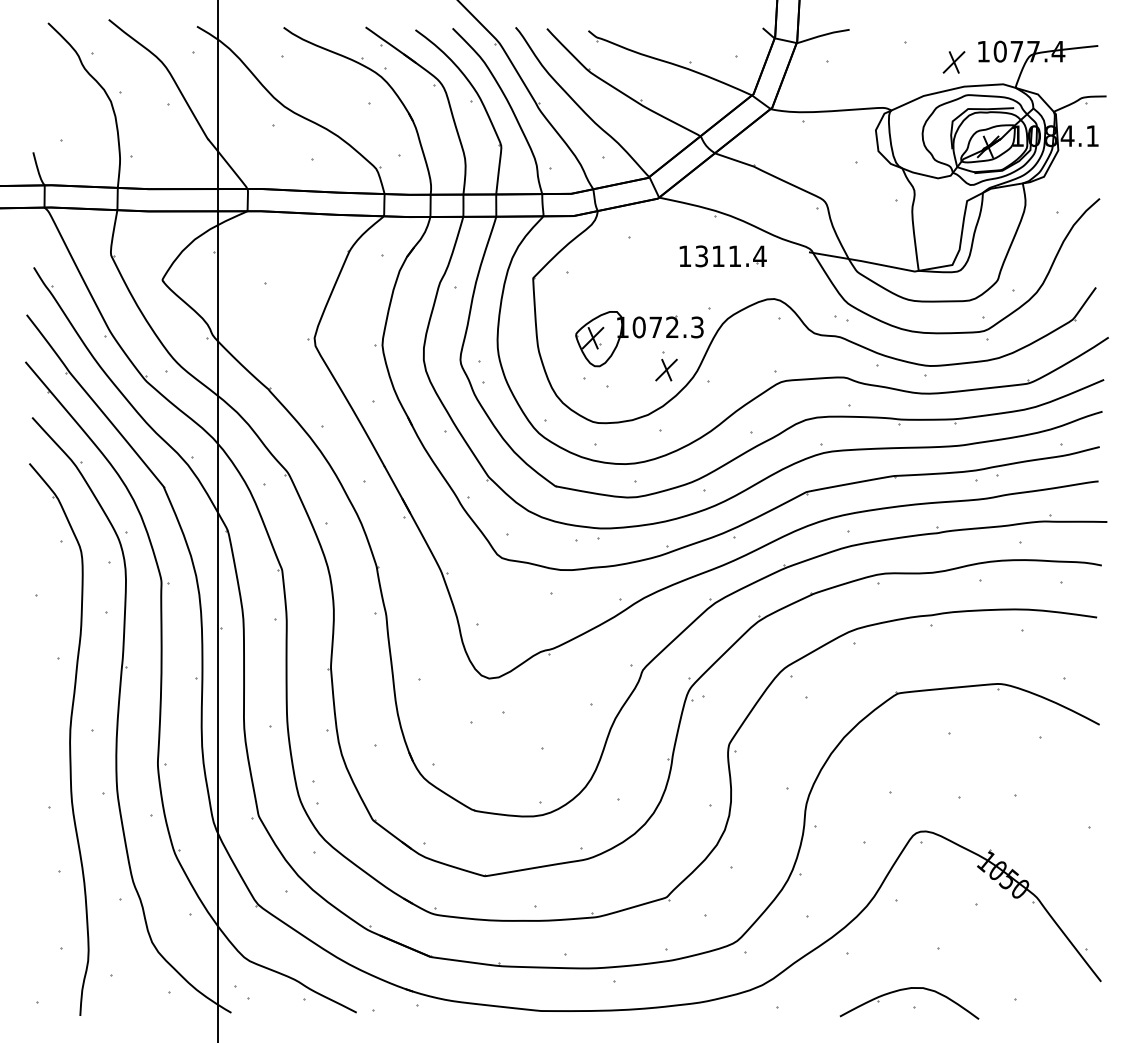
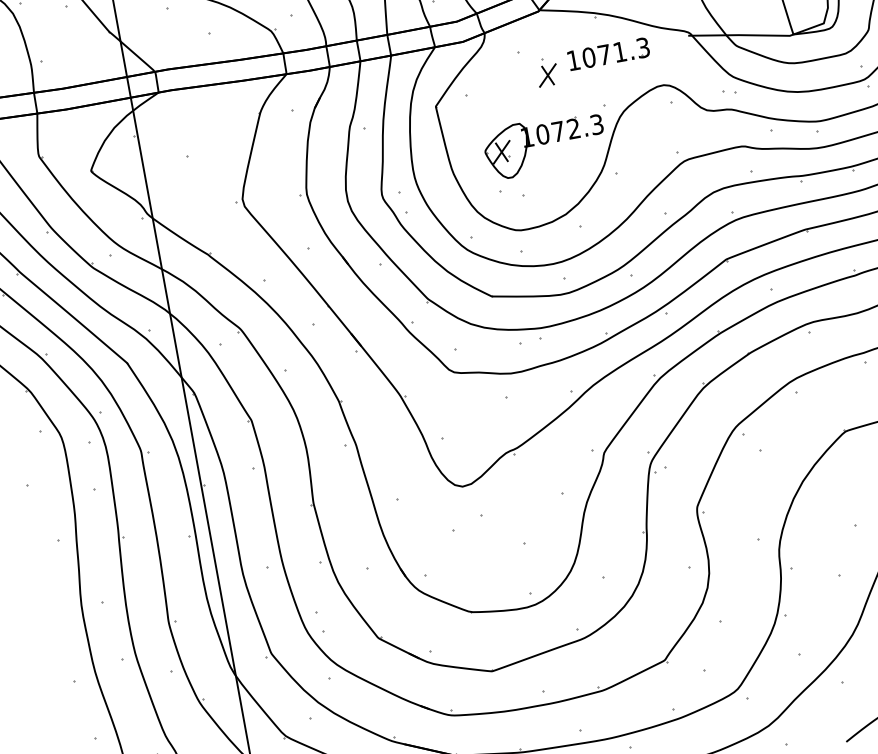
text: (730, 256) -> (615, 53), 1311.4 -> 1071.3
part: (666, 366) -> (547, 72), moved

